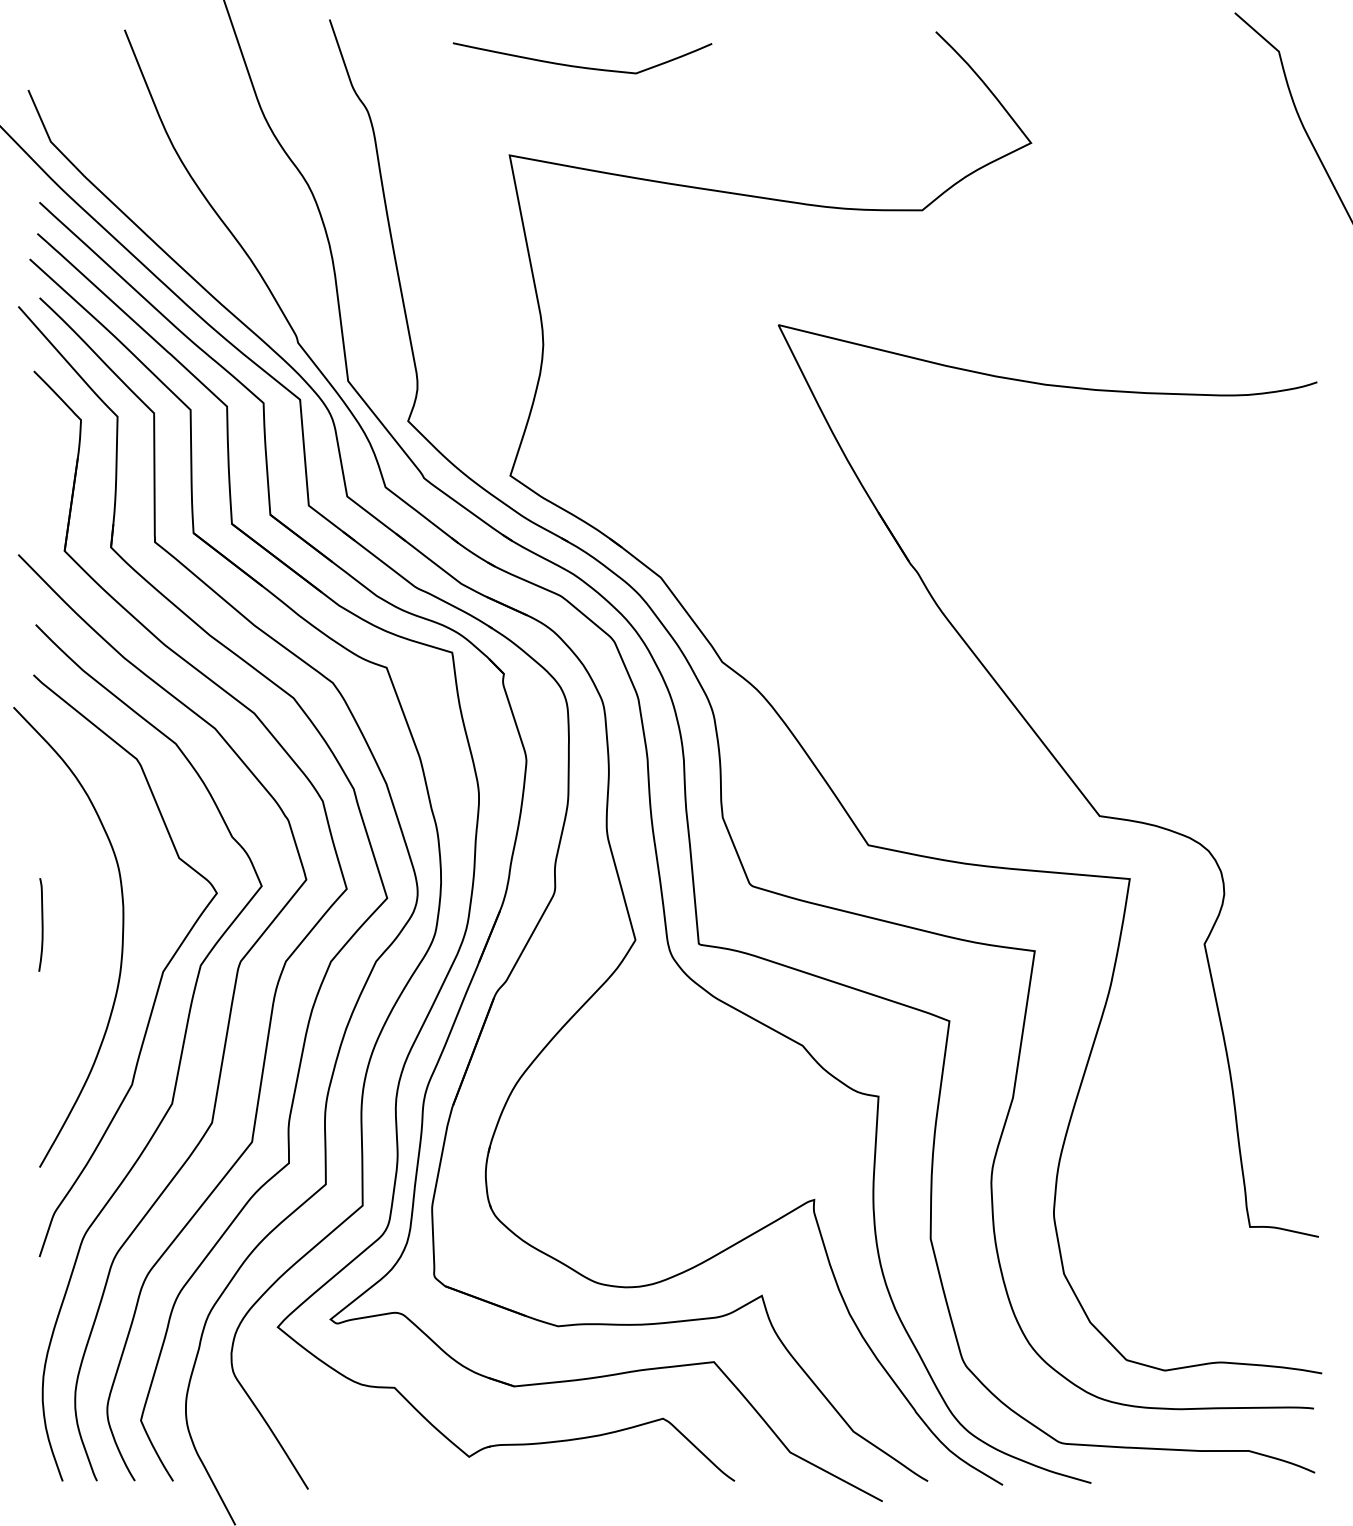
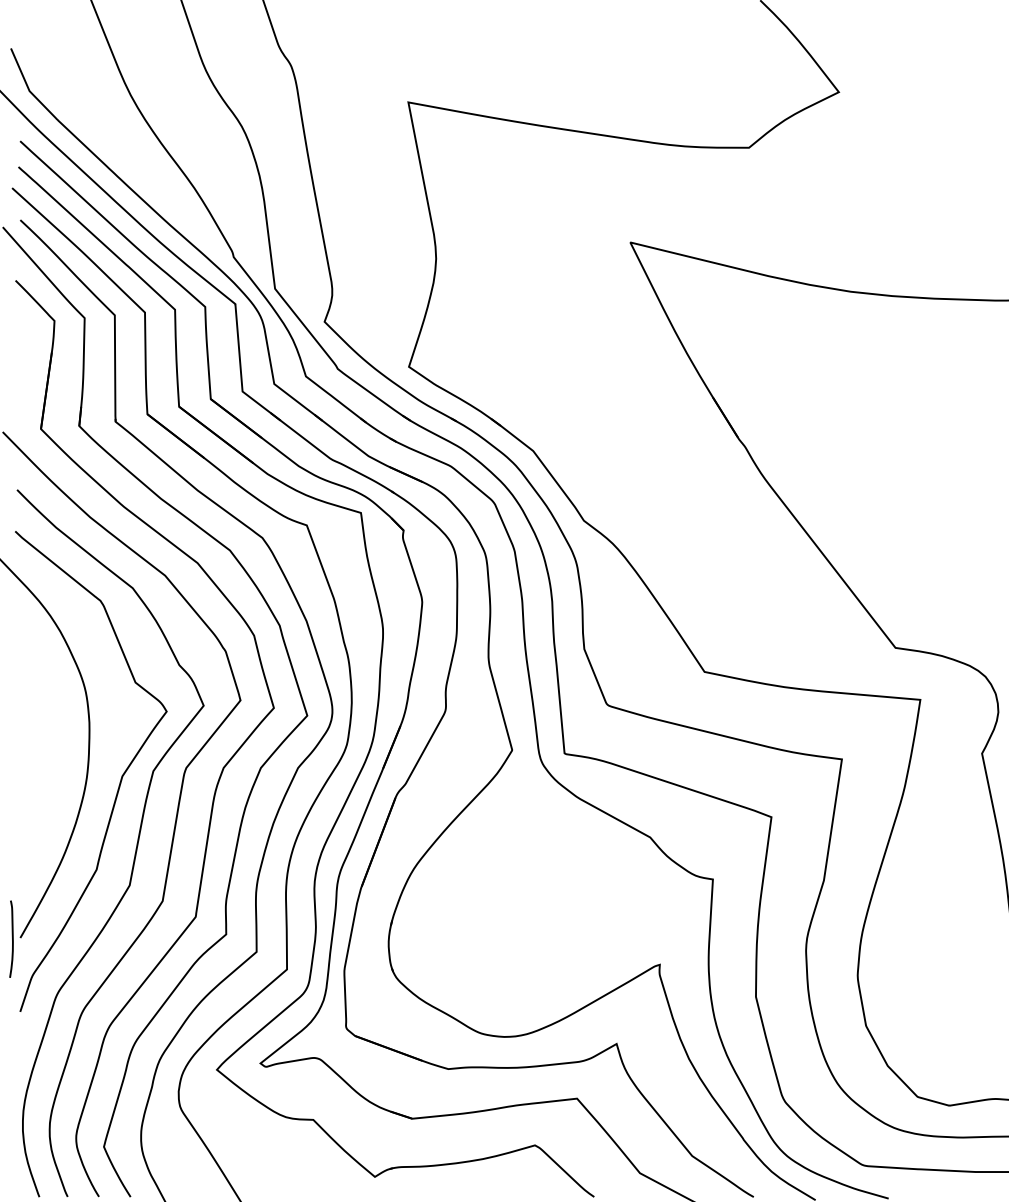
curve: (582, 66) -> (468, 29), removed
curve: (41, 924) -> (11, 938), moved

